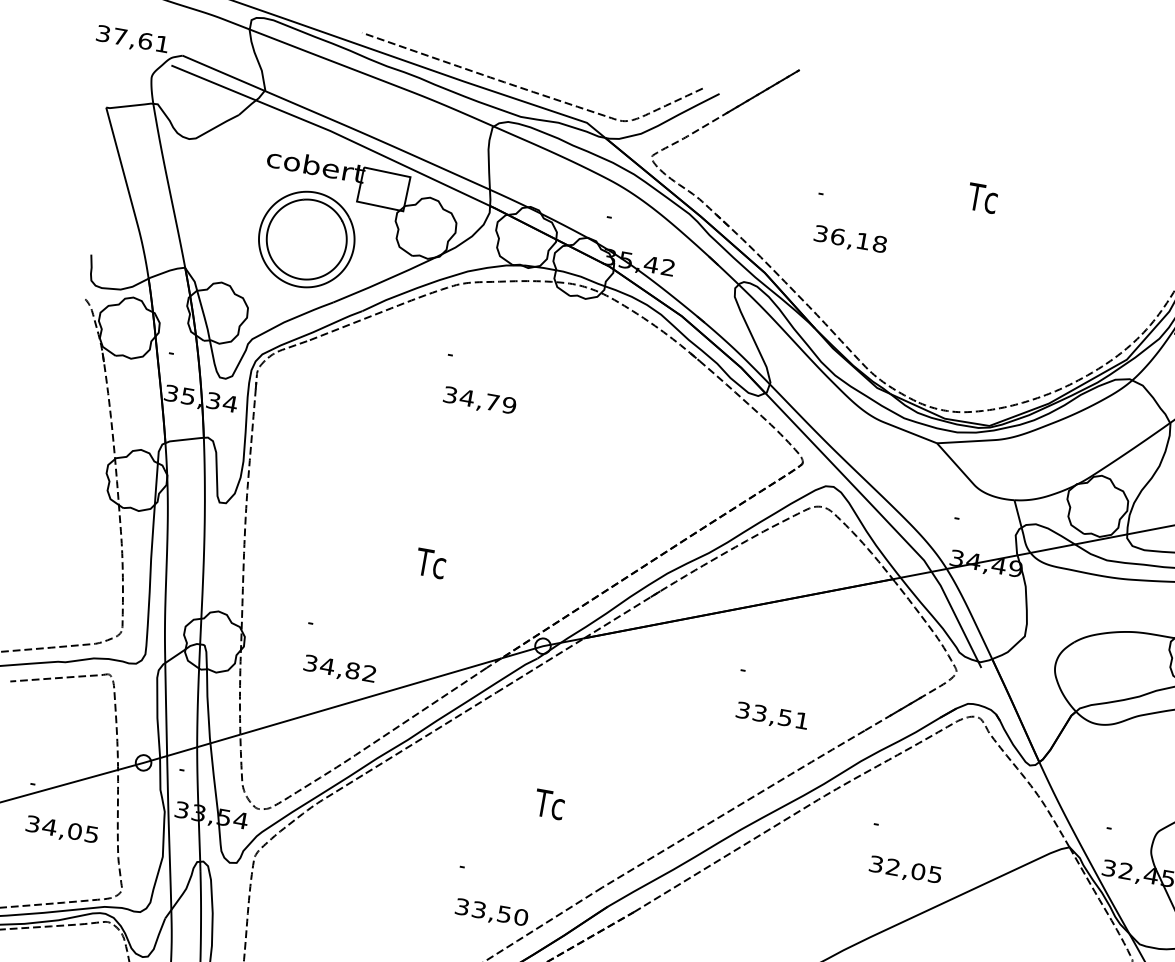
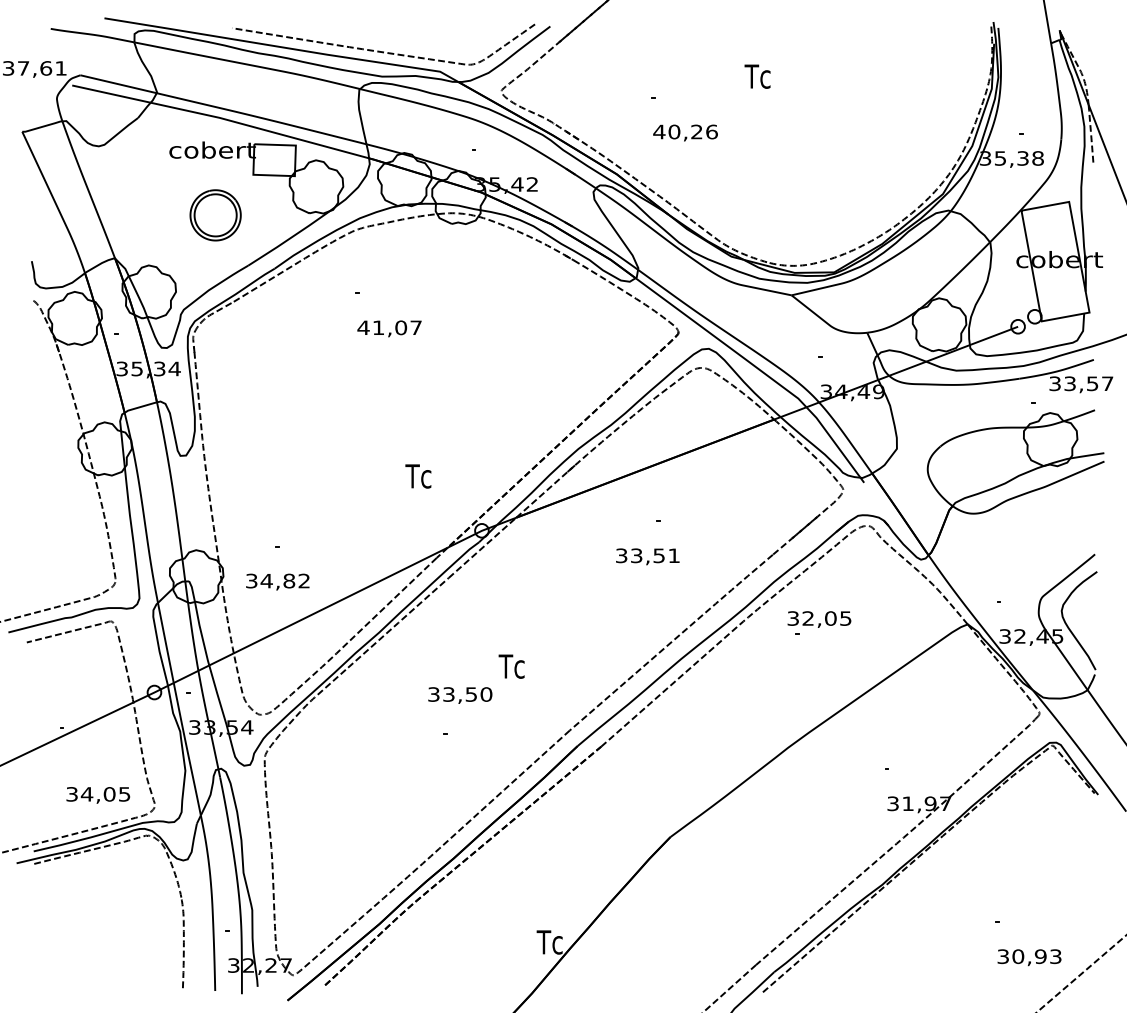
text: (982, 198) -> (757, 76), moved
text: (850, 238) -> (685, 131), 36,18 -> 40,26
part: (306, 239) -> (215, 215), size x0.6
text: (479, 399) -> (389, 327), 34,79 -> 41,07
text: (430, 563) -> (418, 476), moved
text: (339, 668) -> (277, 581), moved
text: (771, 716) -> (647, 556), moved
text: (62, 830) -> (98, 795), moved
text: (905, 870) -> (819, 619), moved
text: (491, 913) -> (460, 695), moved

